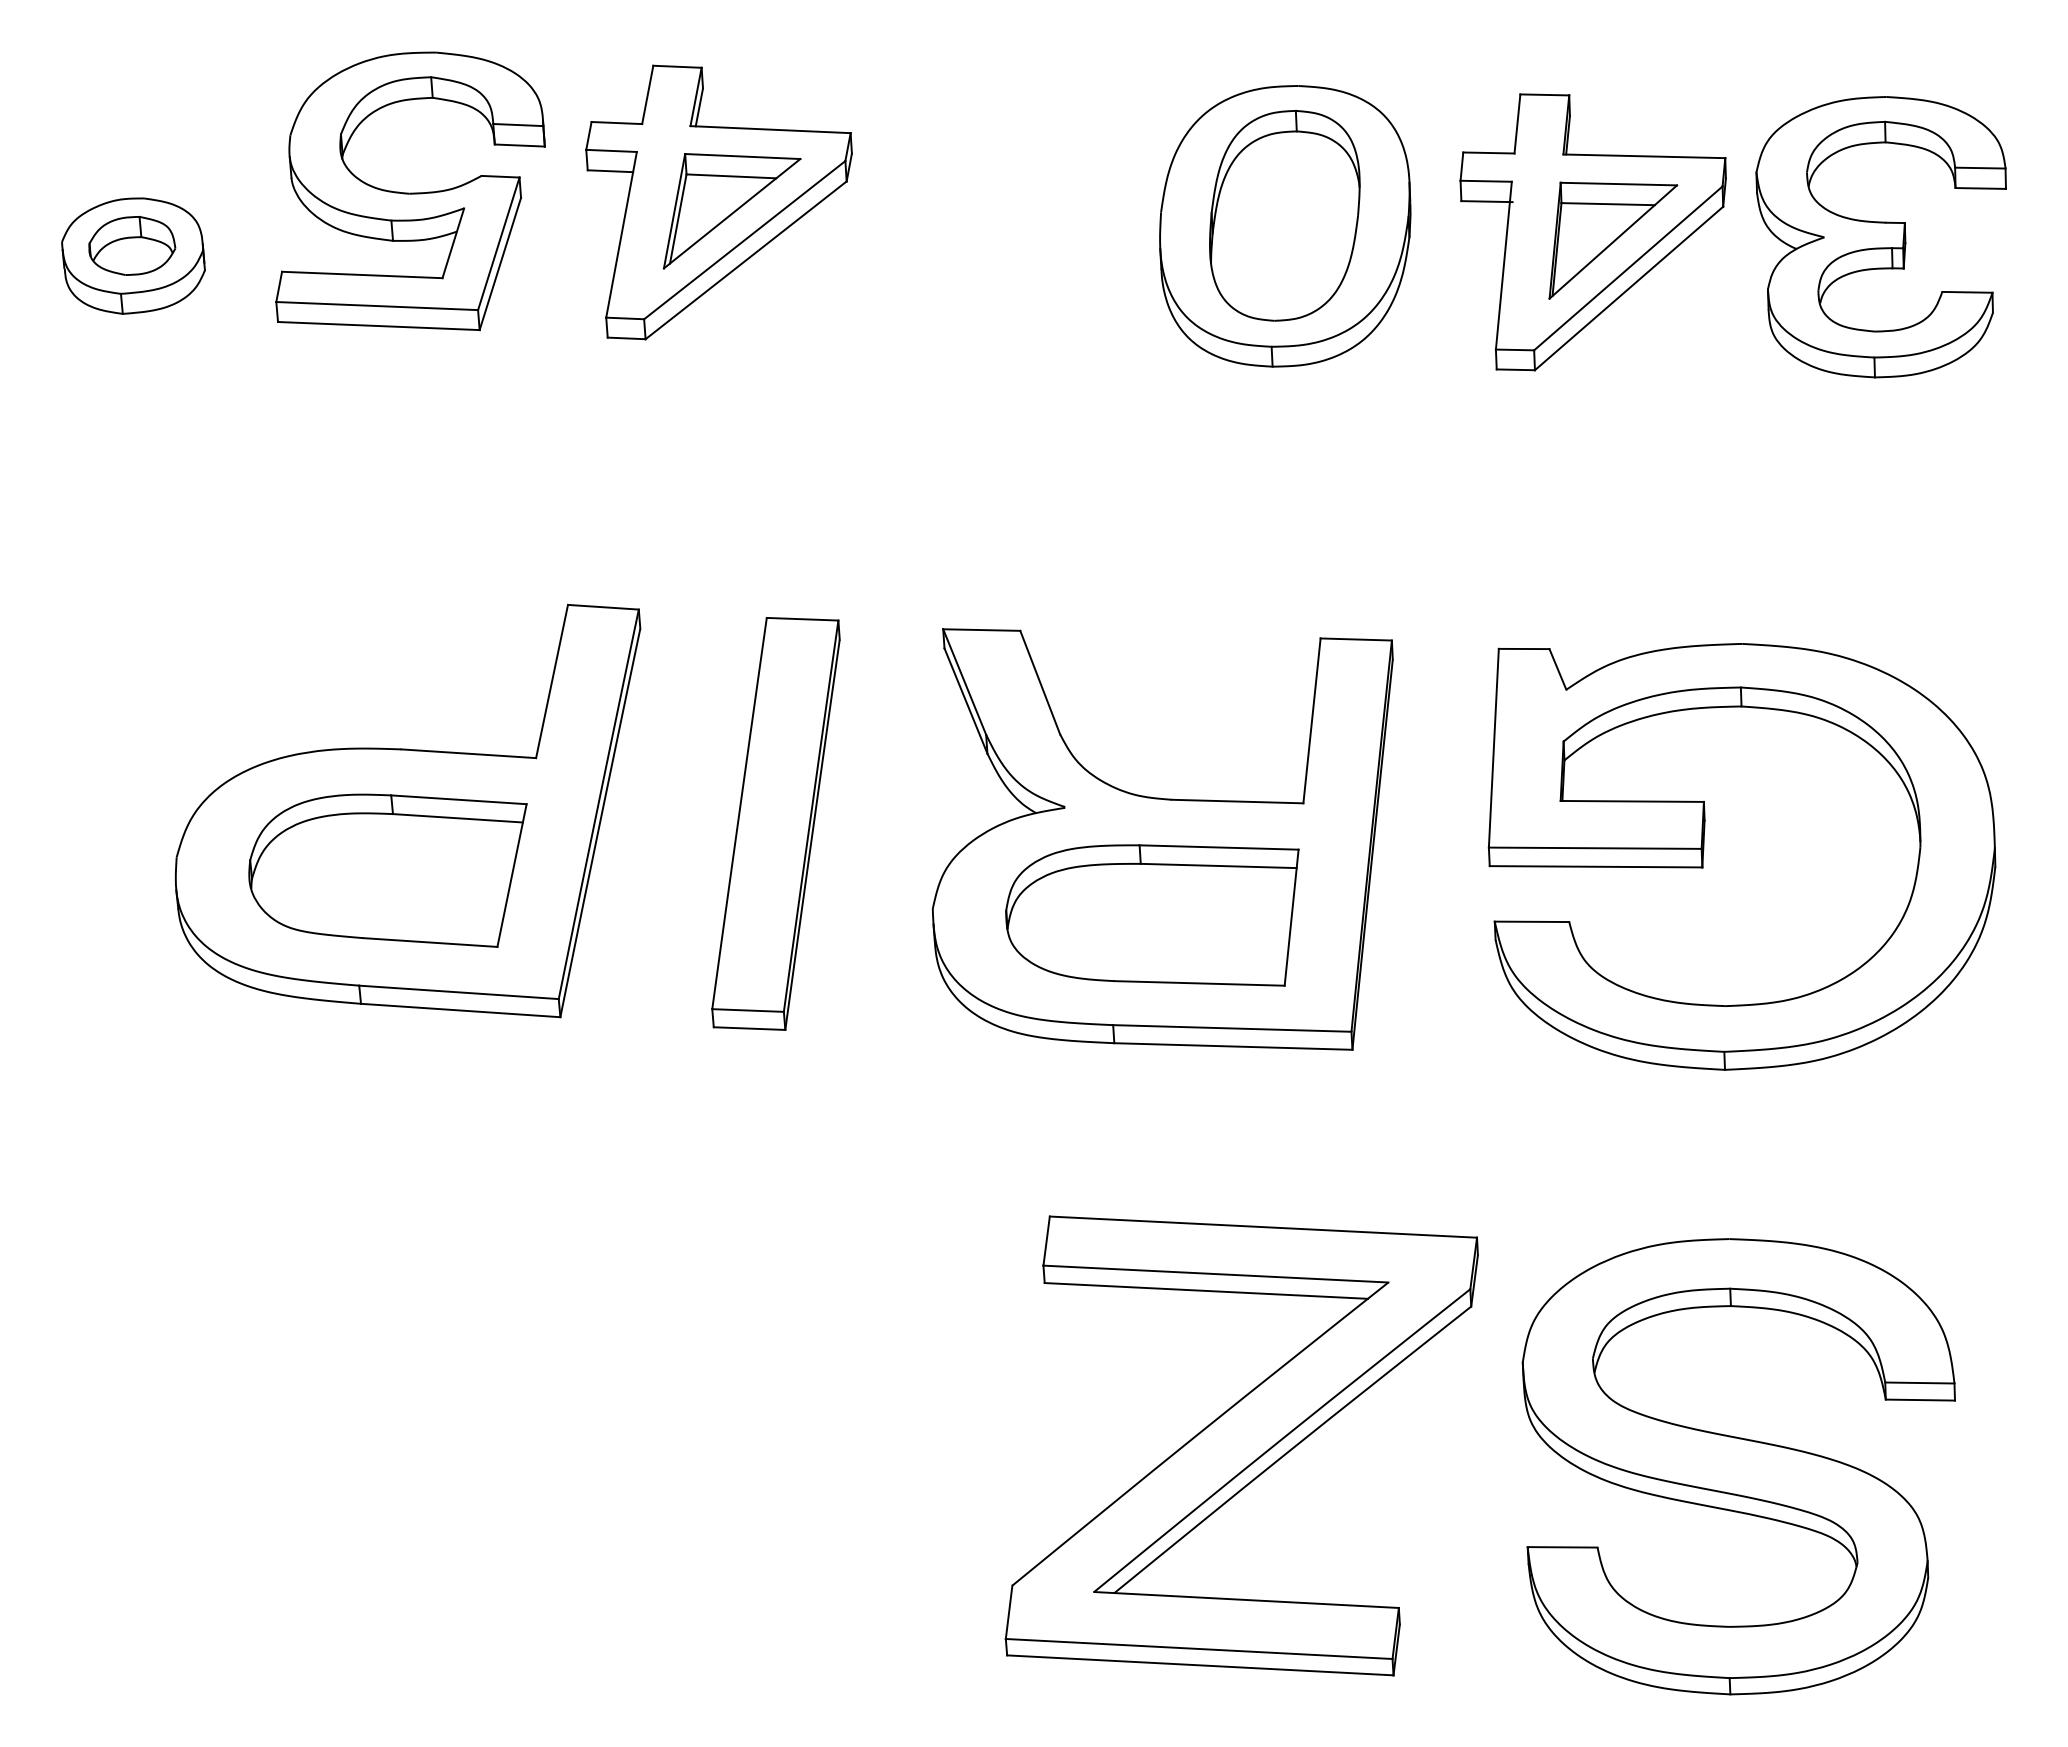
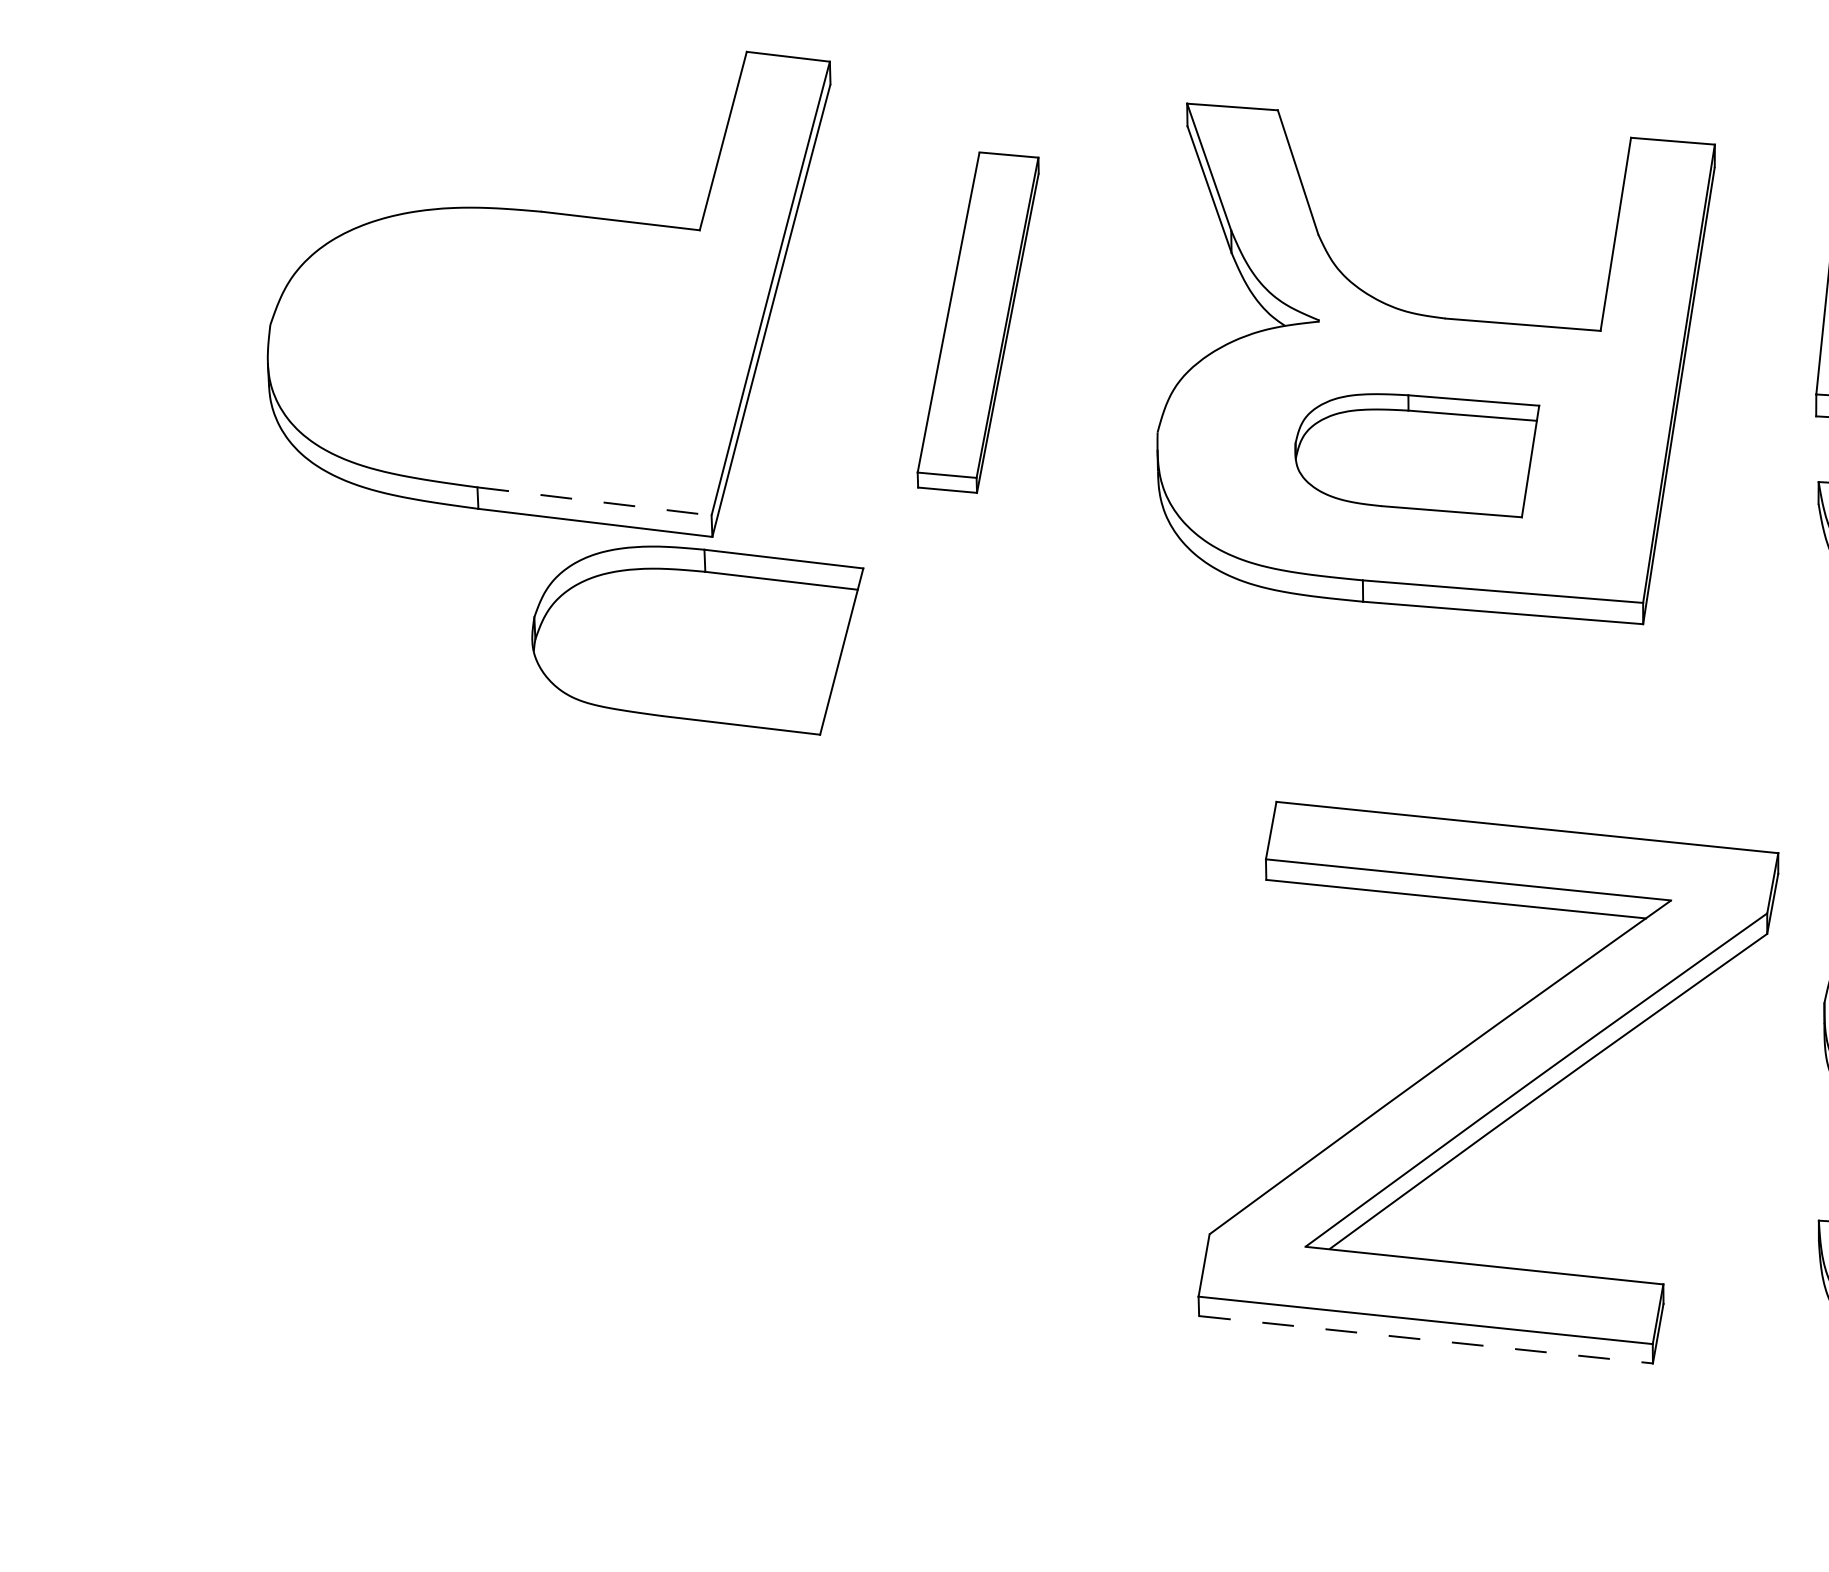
part: (775, 823) -> (977, 322), size x0.7
part: (387, 870) -> (695, 637), moved
part: (1152, 915) -> (1415, 453), size x0.7
line: (459, 992) -> (595, 501), solid -> dashed
line: (1200, 1665) -> (1426, 1339), solid -> dashed

